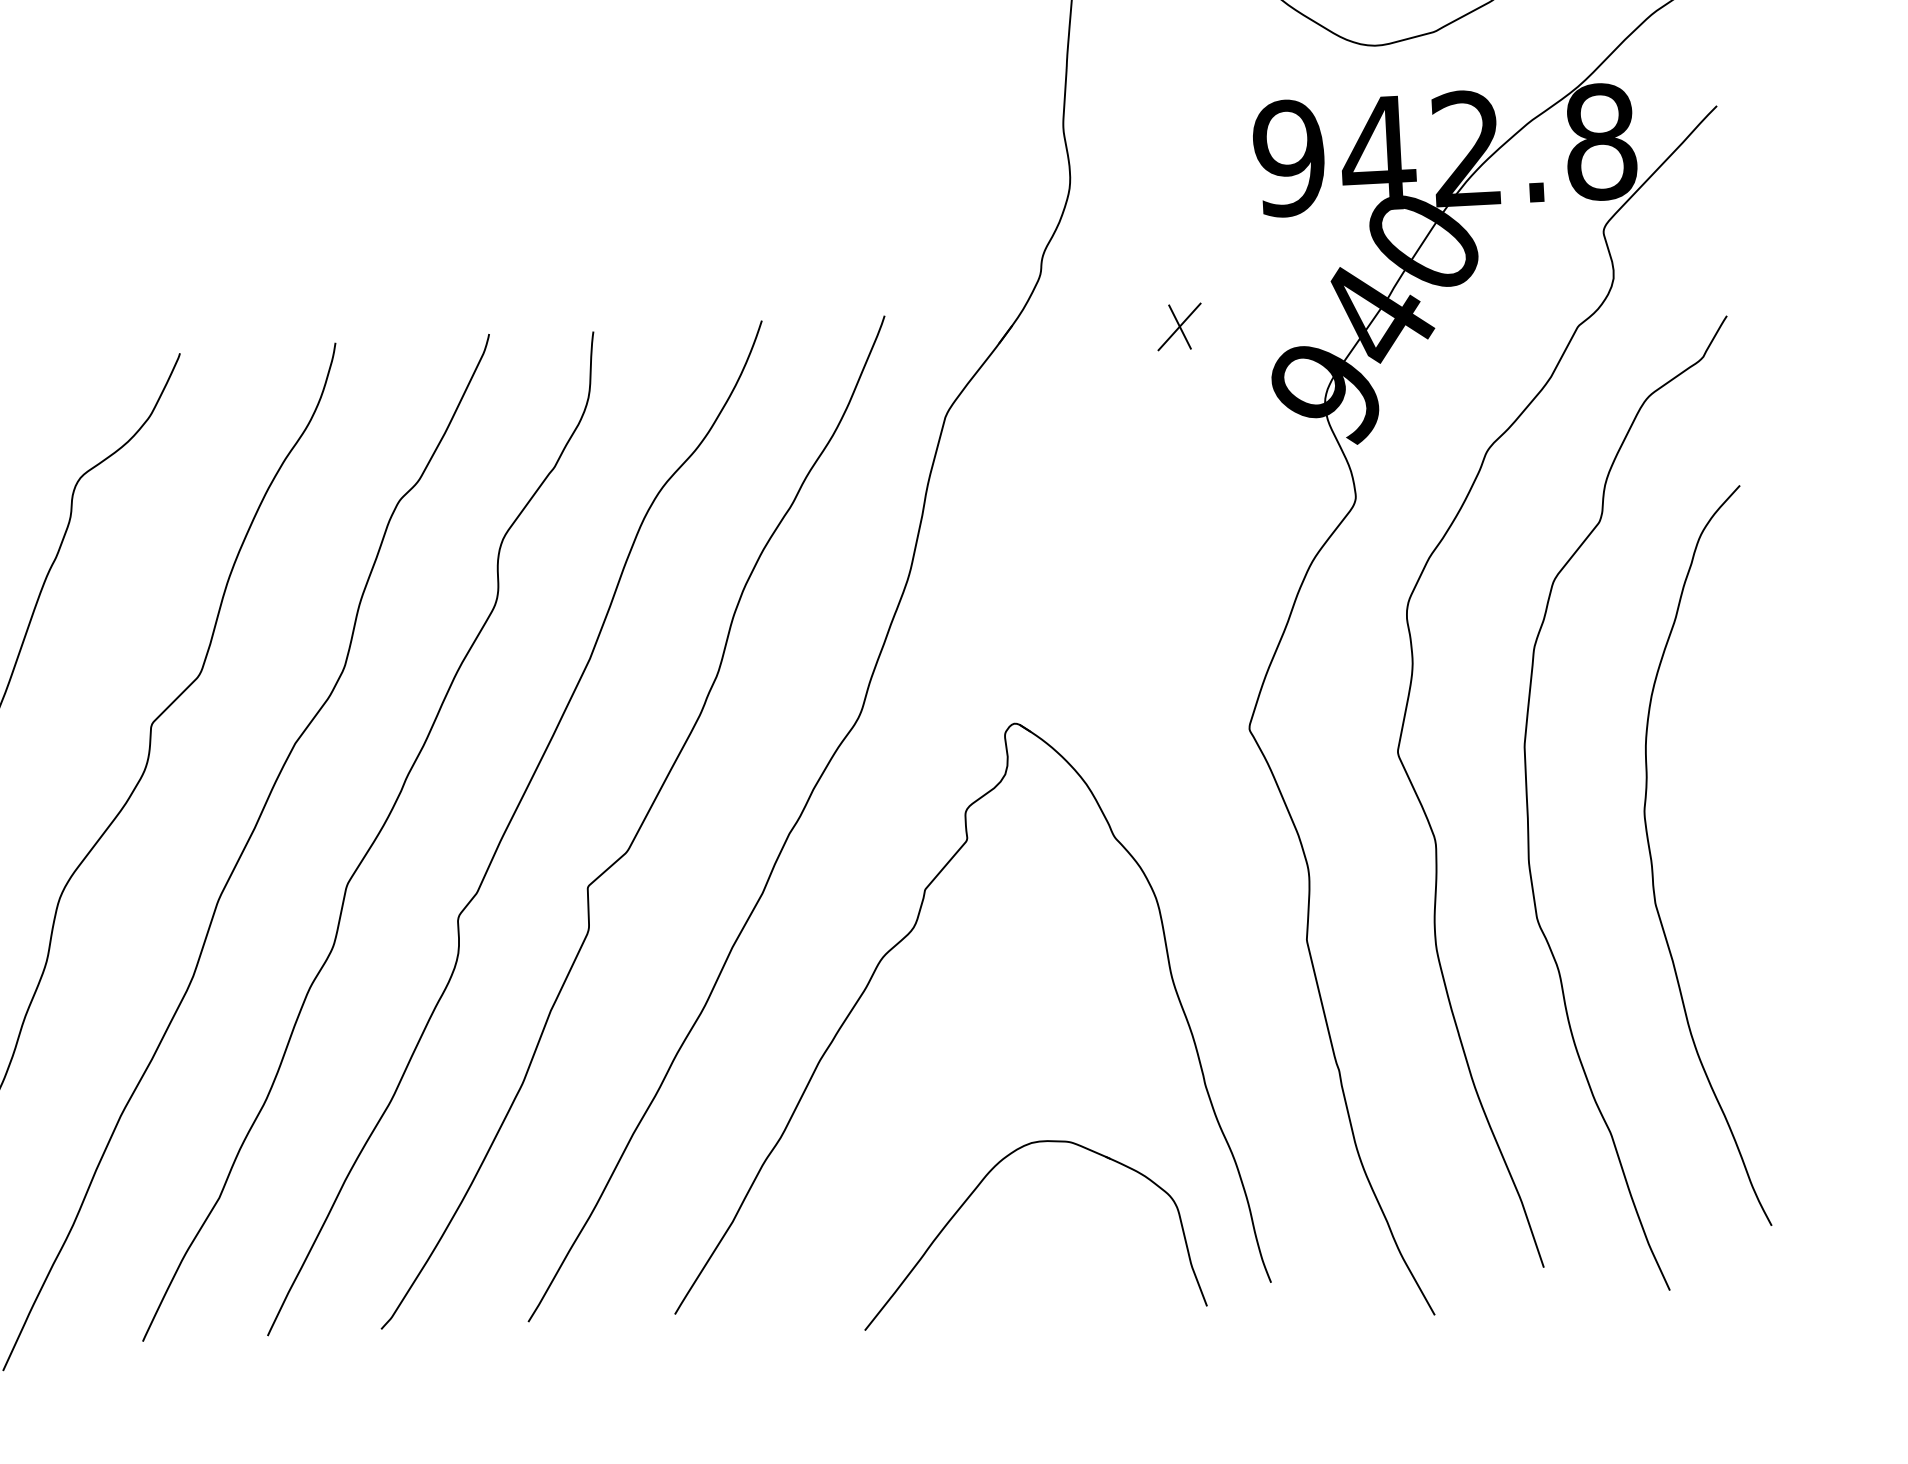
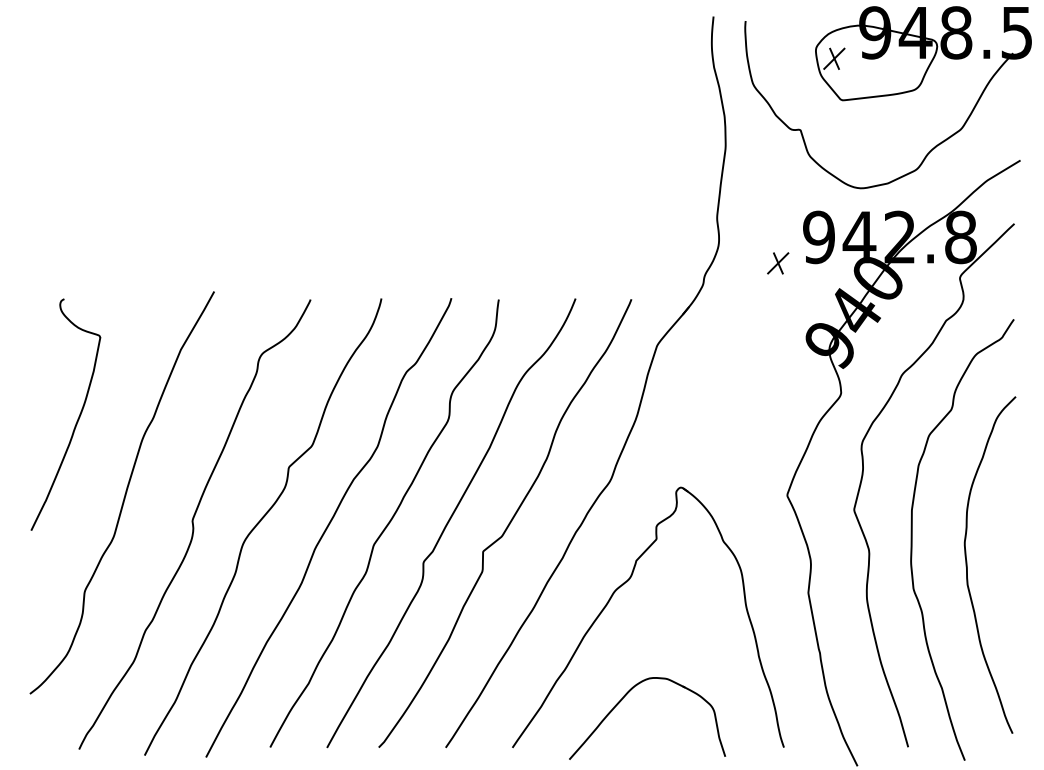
part: (1180, 327) -> (778, 263), moved
part: (974, 1194) -> (622, 700), moved

